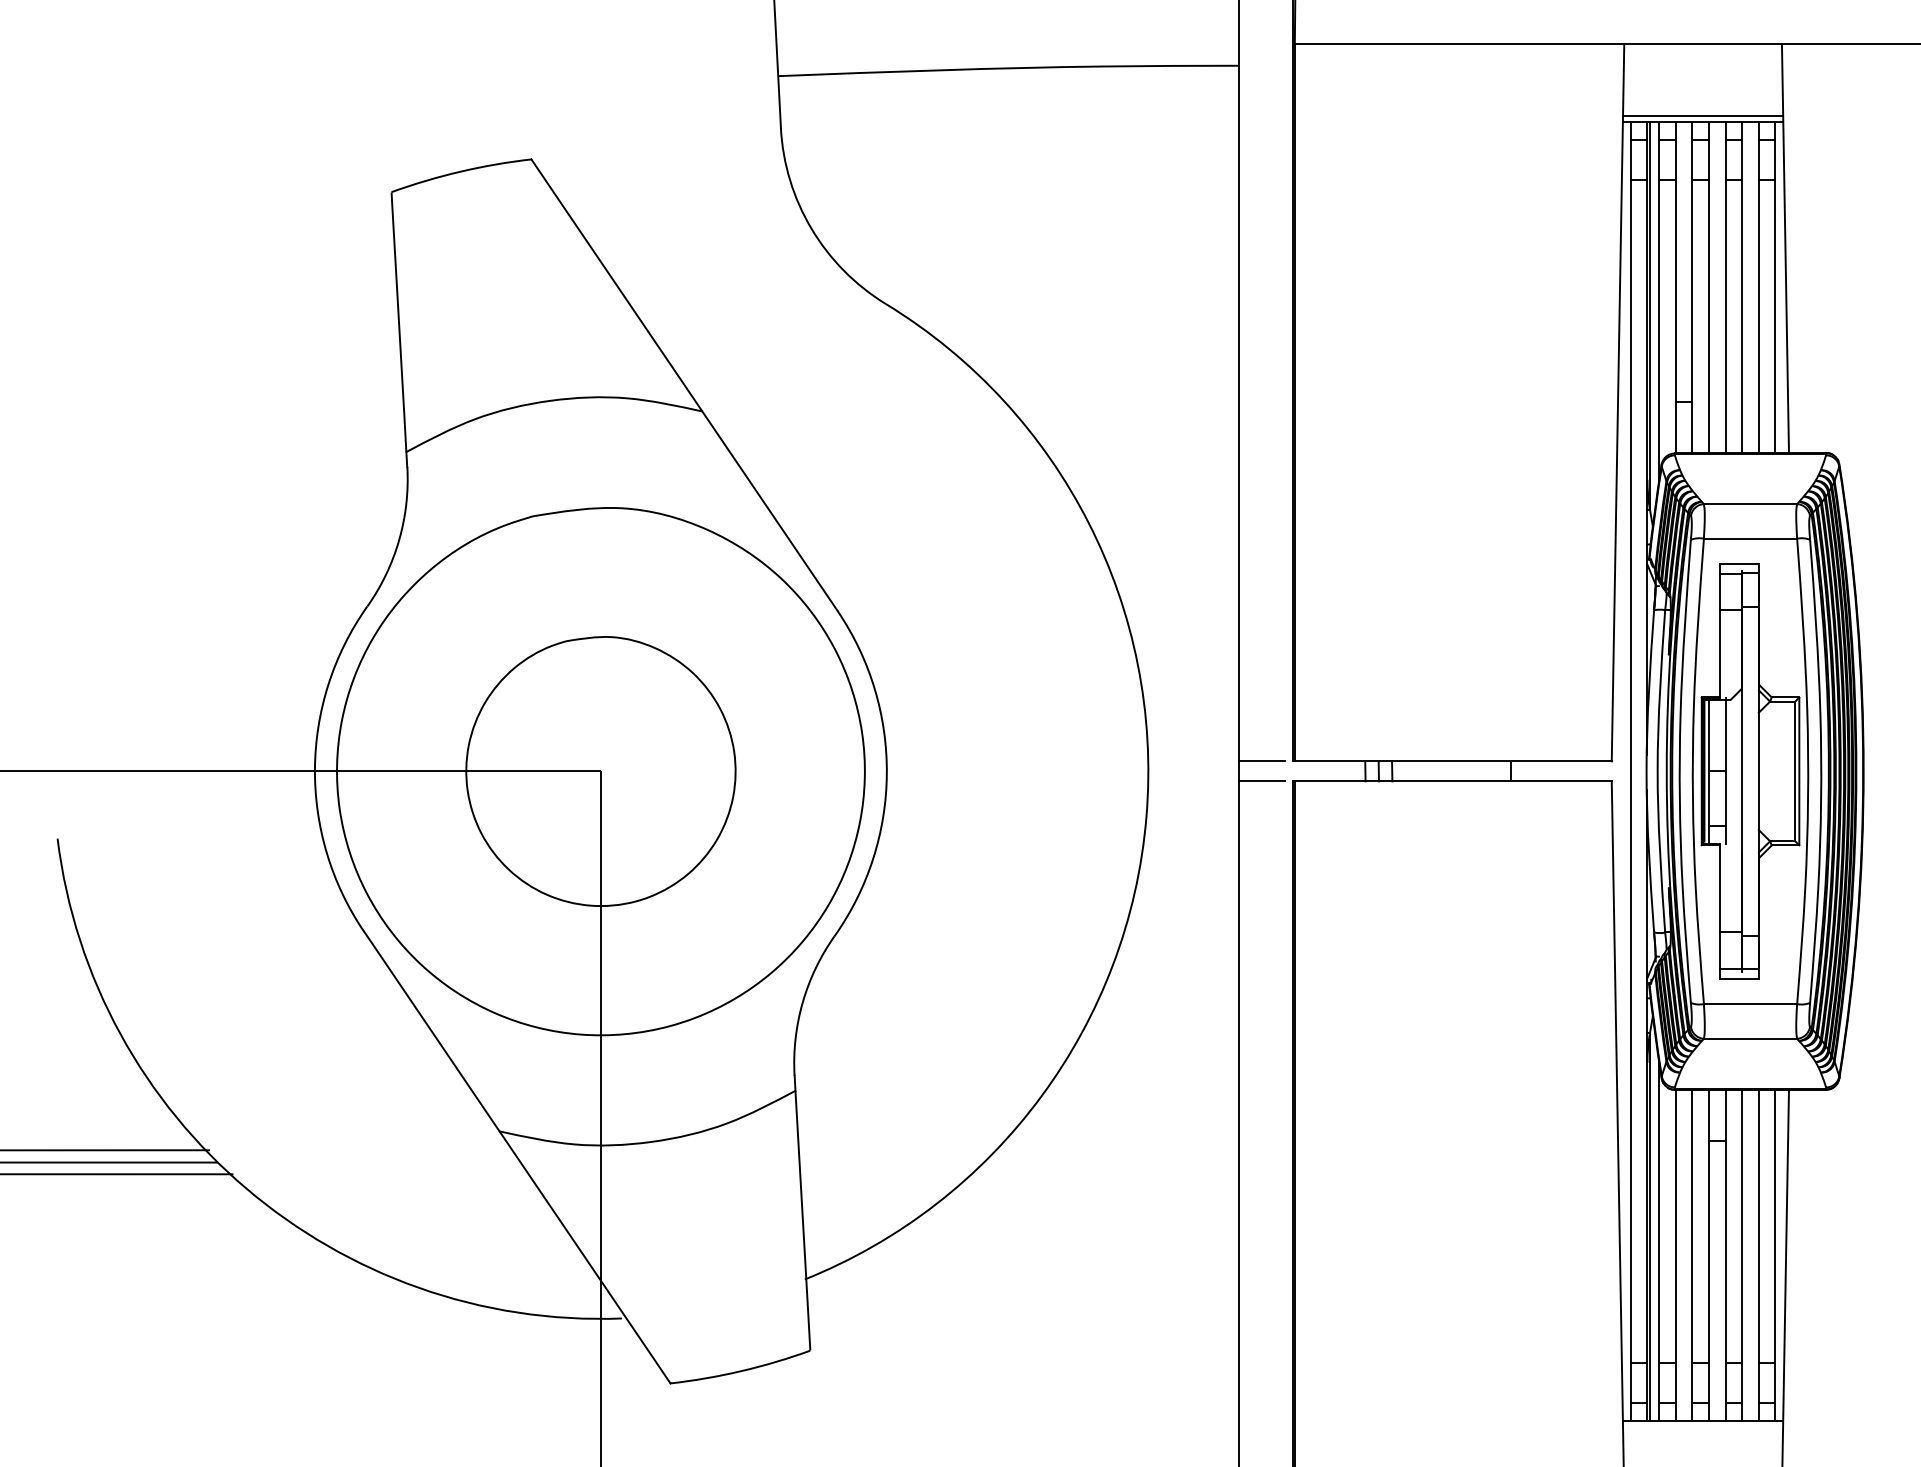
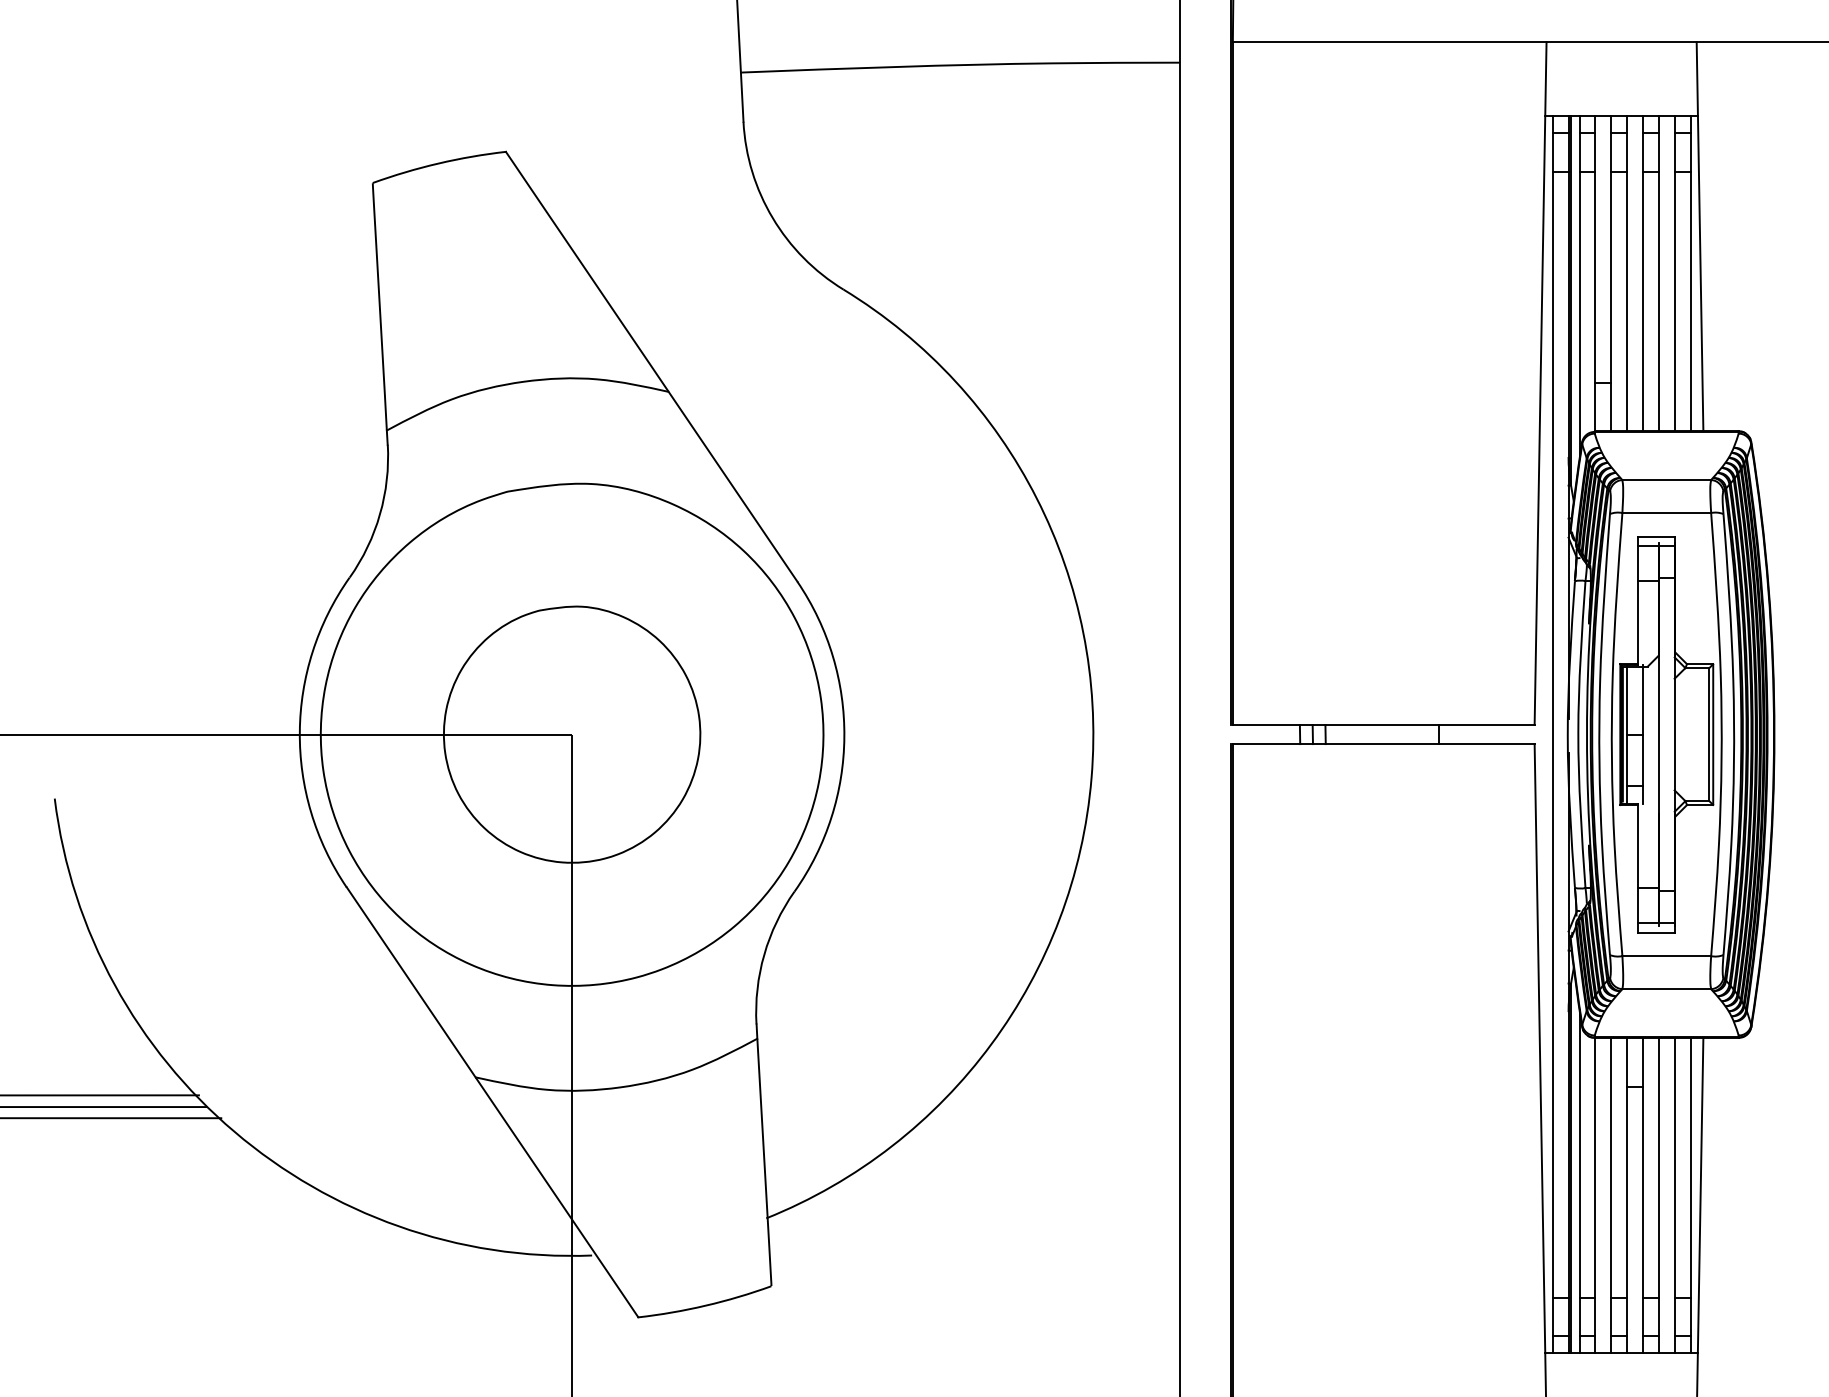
line: (1703, 115) -> (1621, 110), removed
line: (1261, 761) -> (1201, 725), removed
line: (1261, 781) -> (1201, 744), removed

